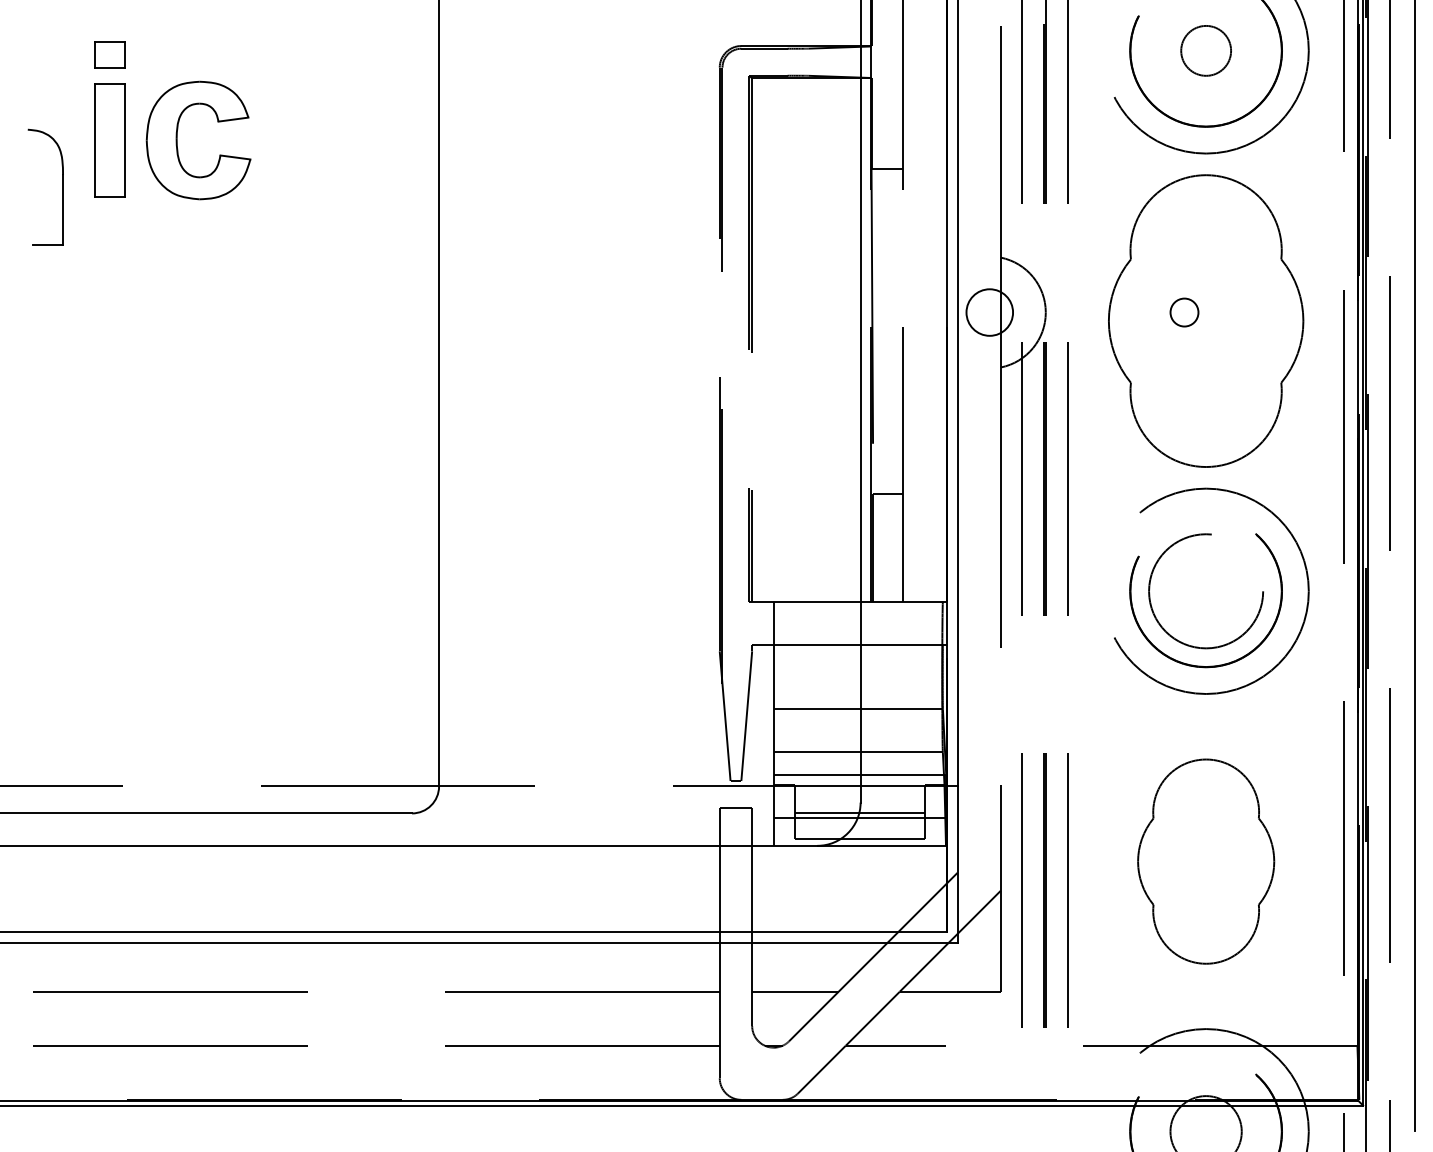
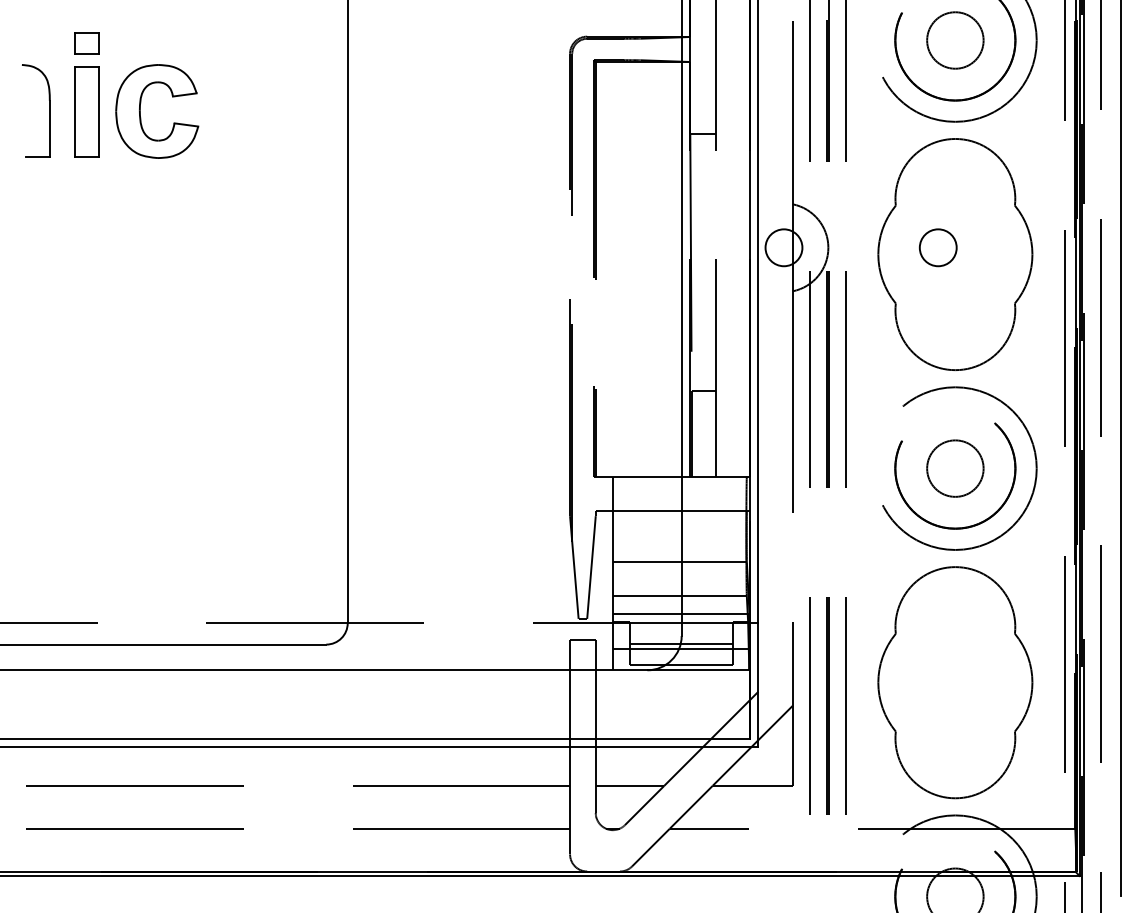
circle: (1206, 50) -> (955, 40), size x1.43
part: (62, 187) -> (49, 110), moved
circle: (1183, 312) -> (937, 247), size x1.67
circle: (1206, 591) -> (955, 468), size x0.62
part: (1206, 861) -> (955, 682), size x1.43

